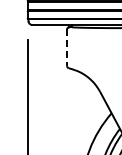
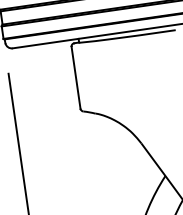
line: (67, 47) -> (76, 77), dashed -> solid

